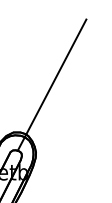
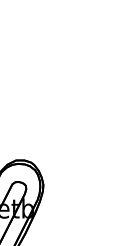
line: (51, 84) -> (62, 102), removed

